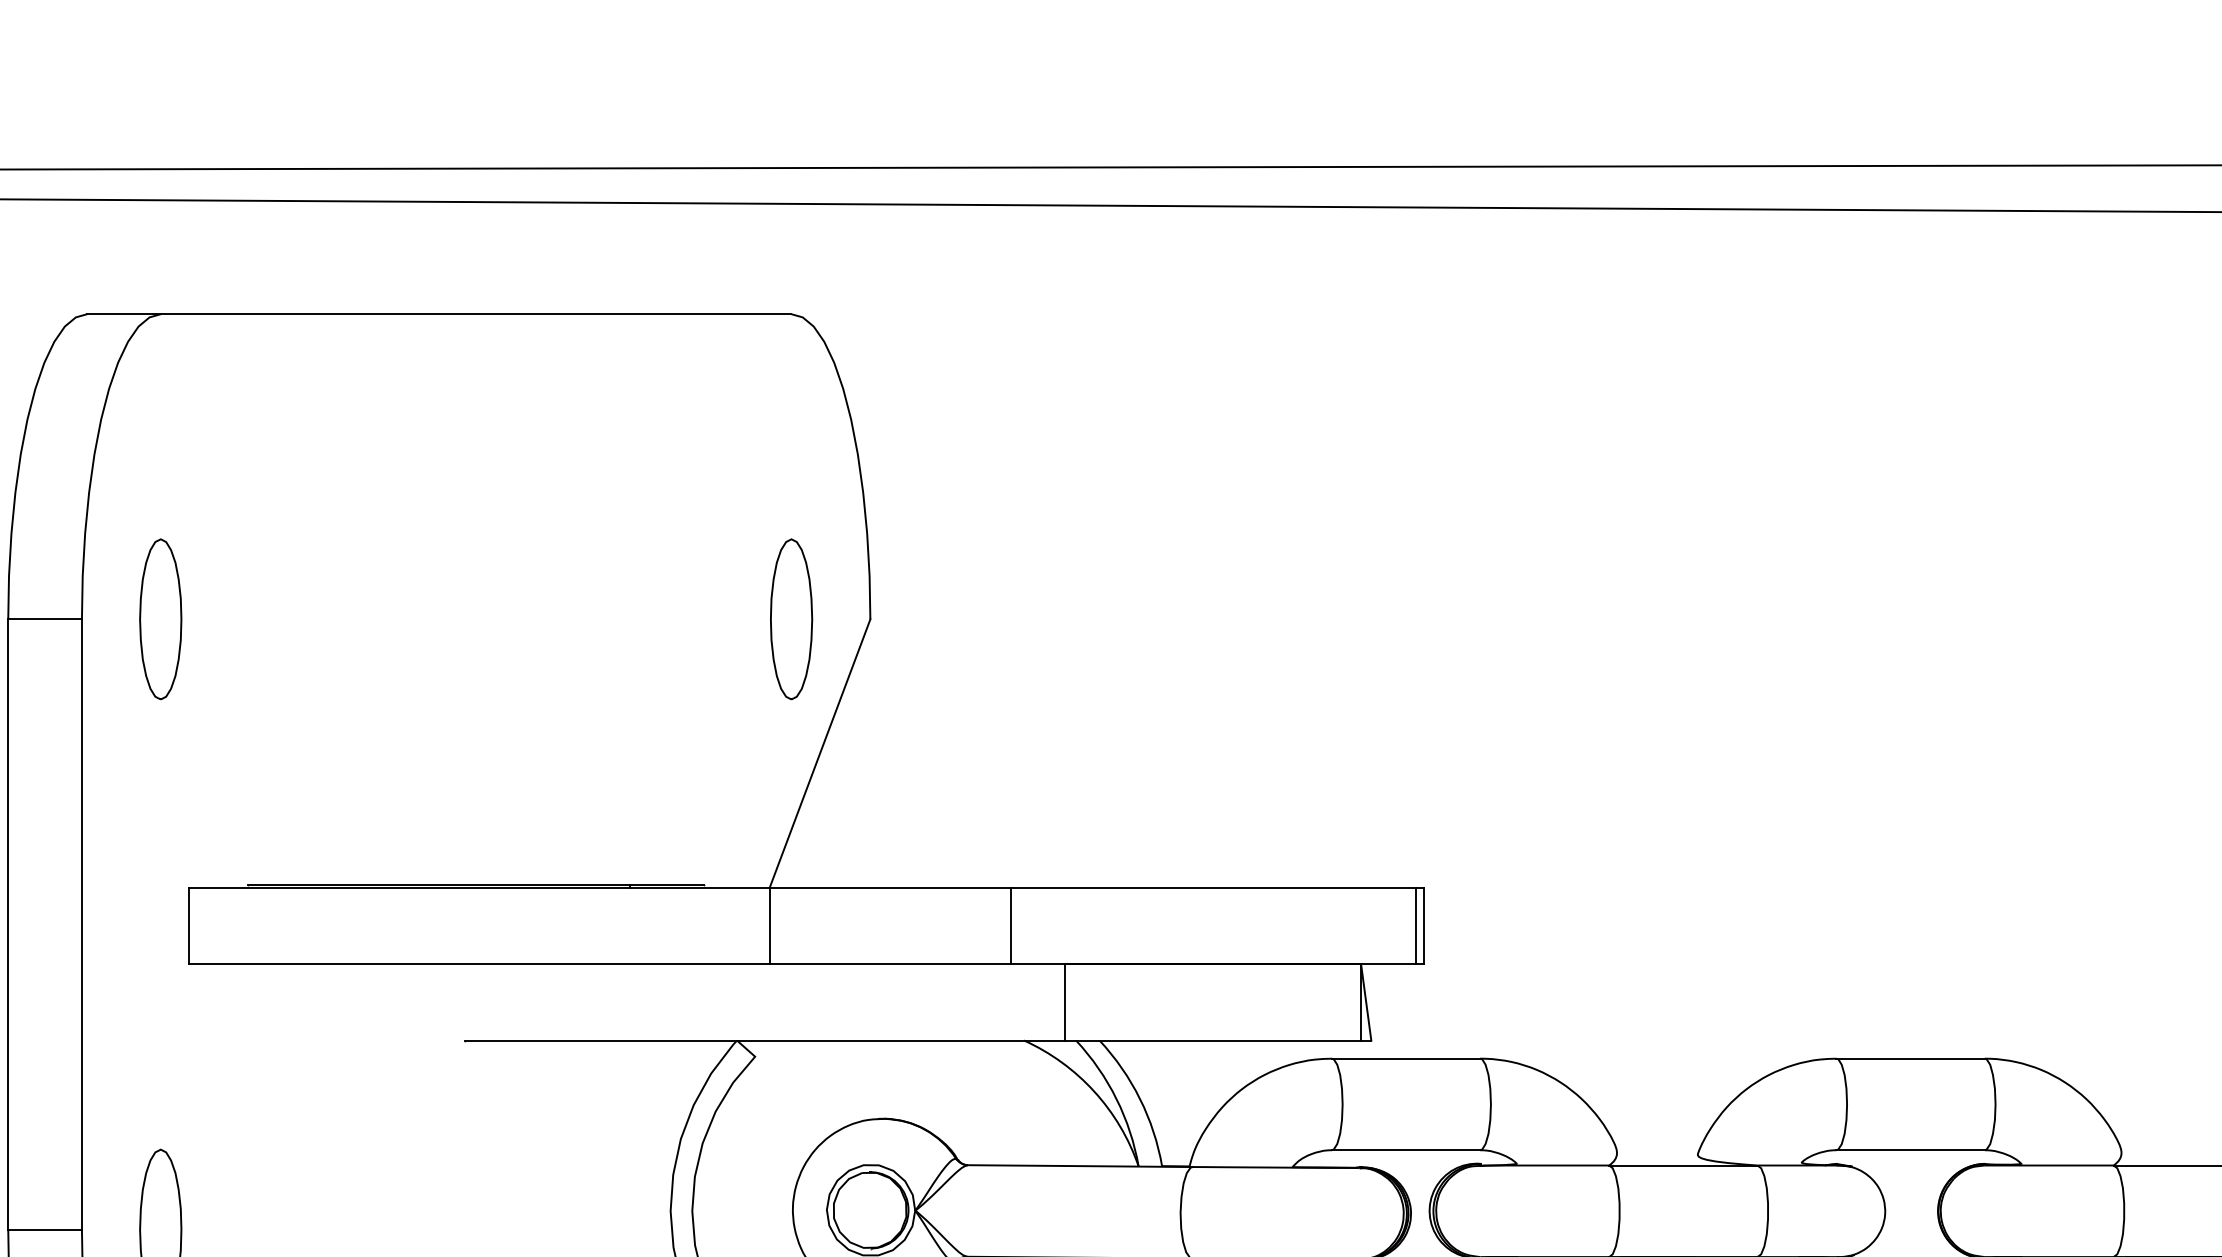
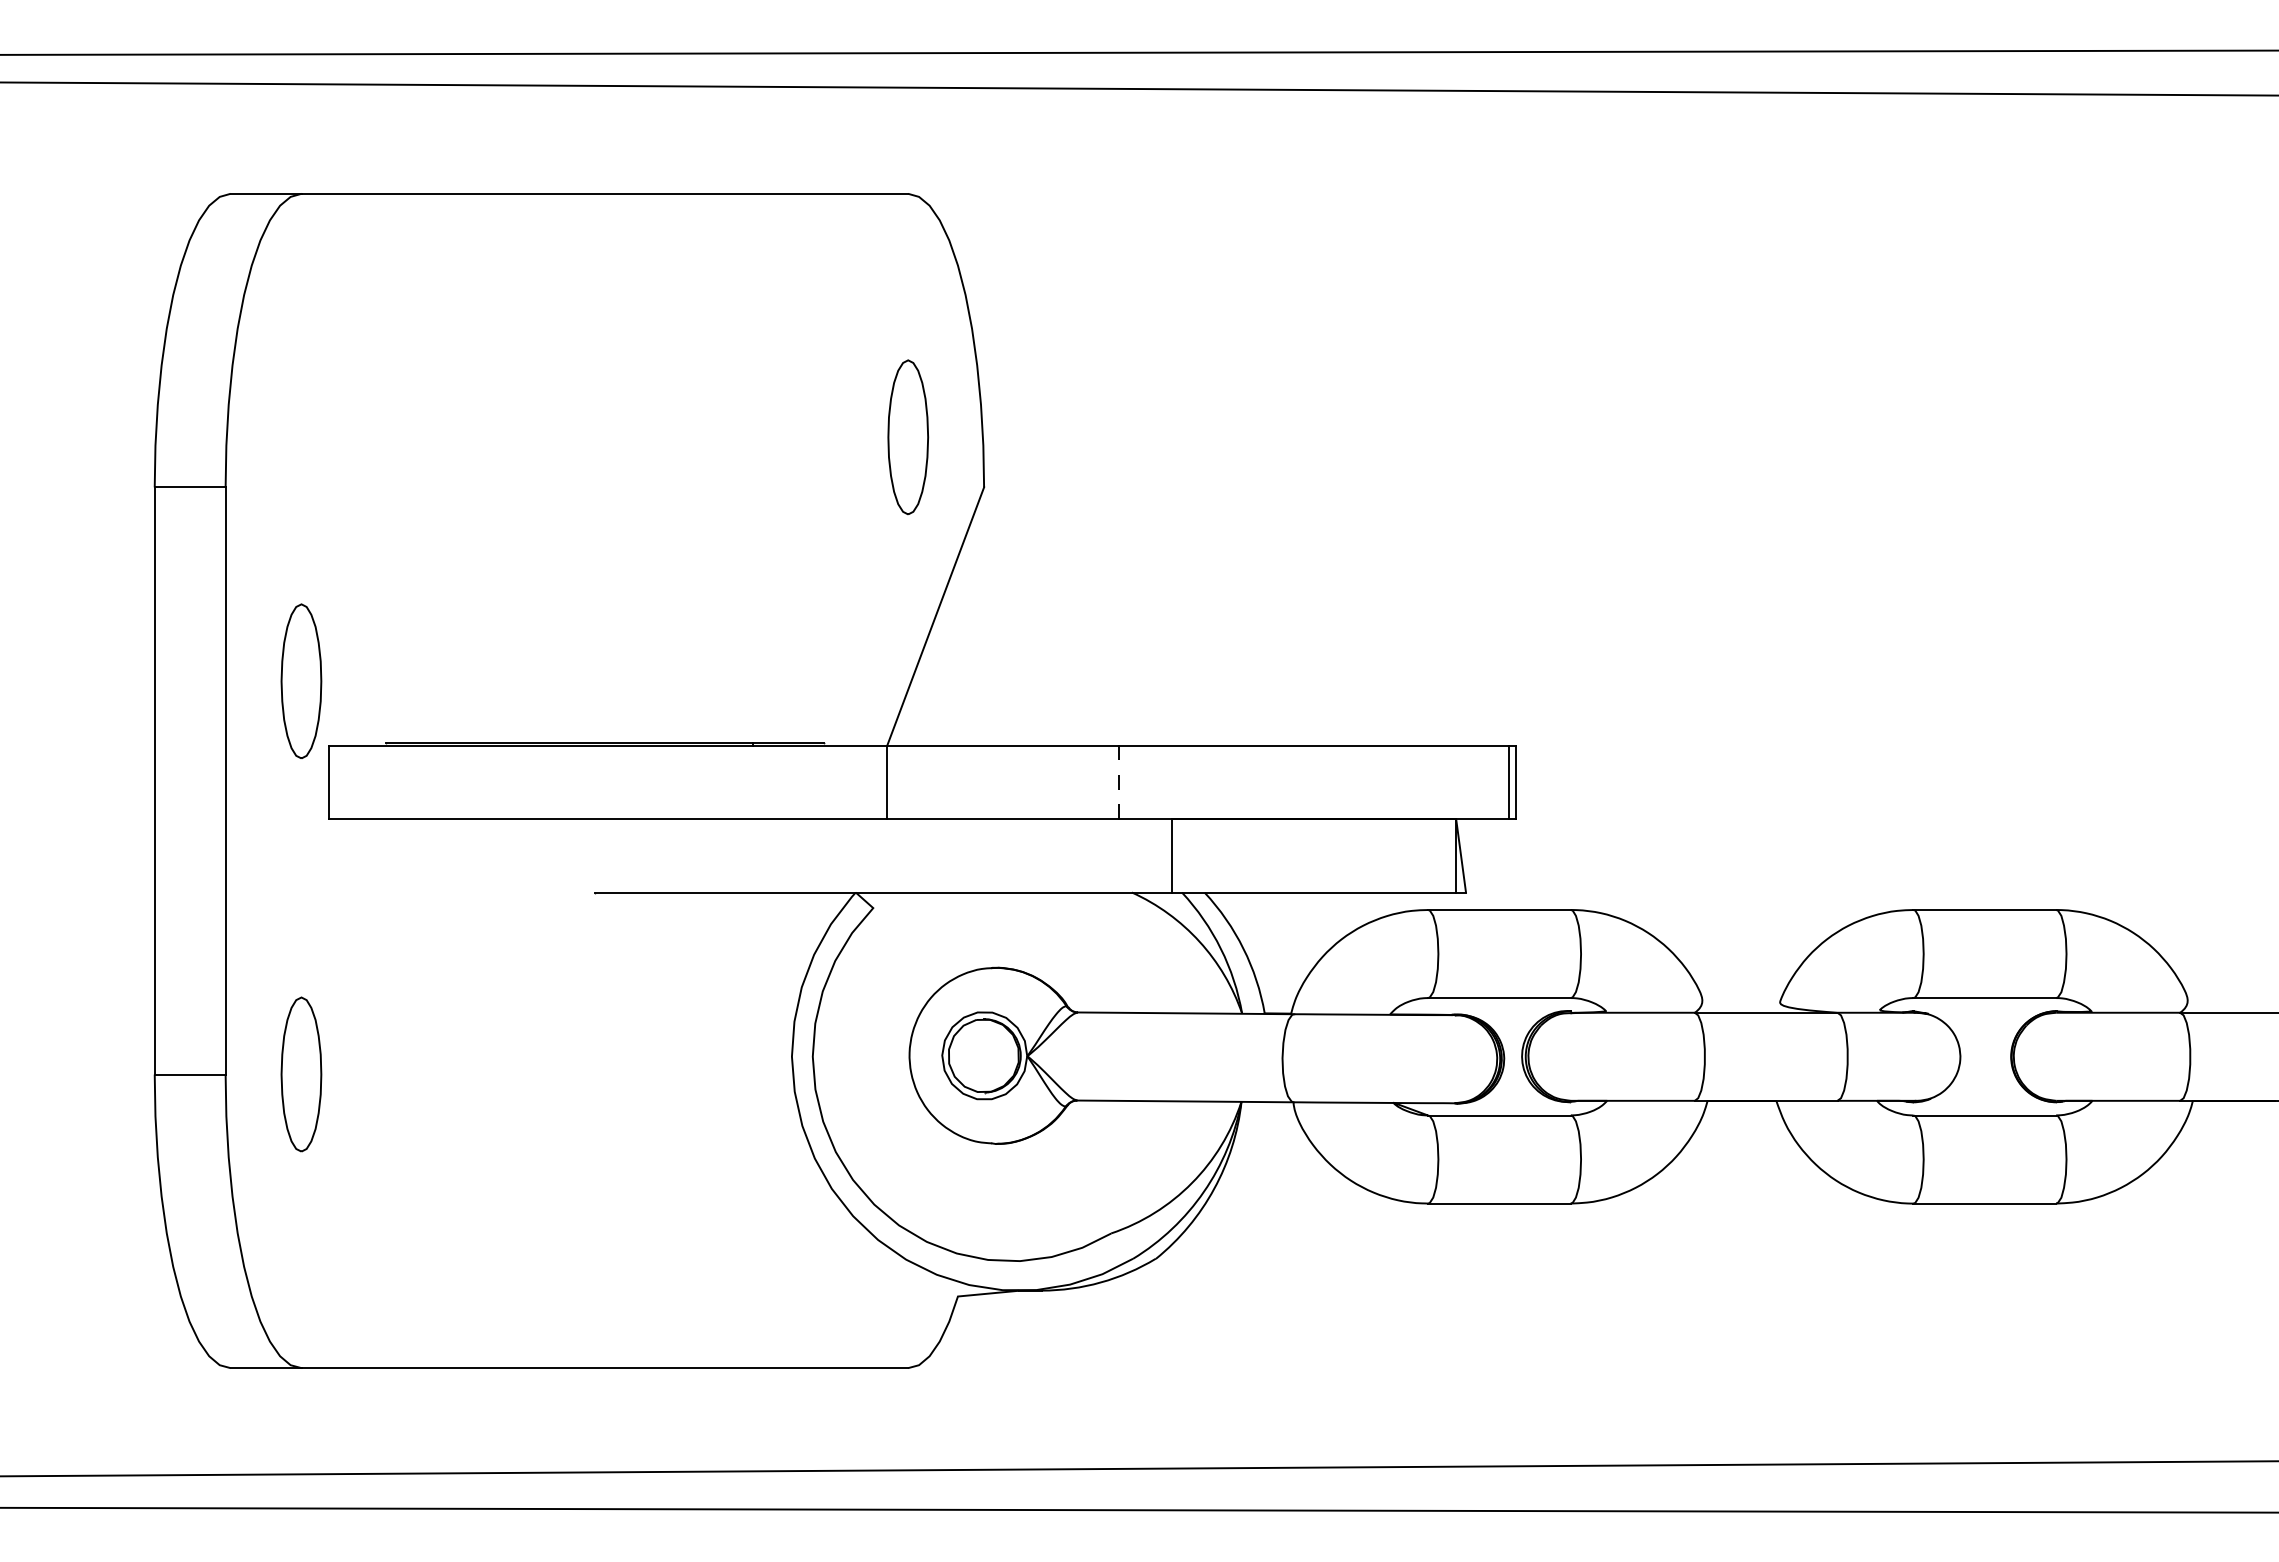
part: (160, 618) -> (301, 680), moved
part: (791, 619) -> (908, 437), moved
line: (1010, 926) -> (1118, 782), solid -> dashed

